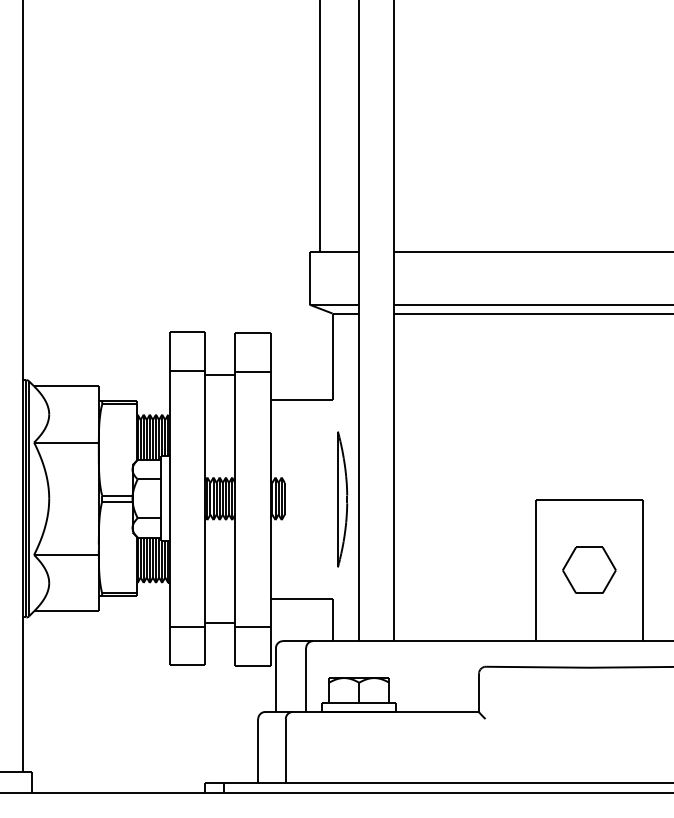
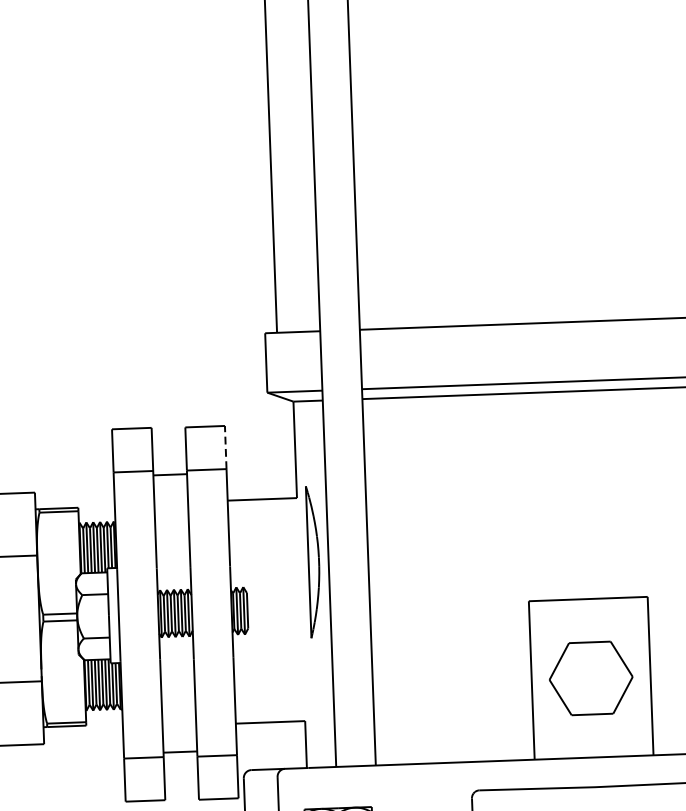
line: (270, 351) -> (225, 446), solid -> dashed
part: (342, 499) -> (313, 562), moved
part: (589, 569) -> (591, 677), size x1.4

